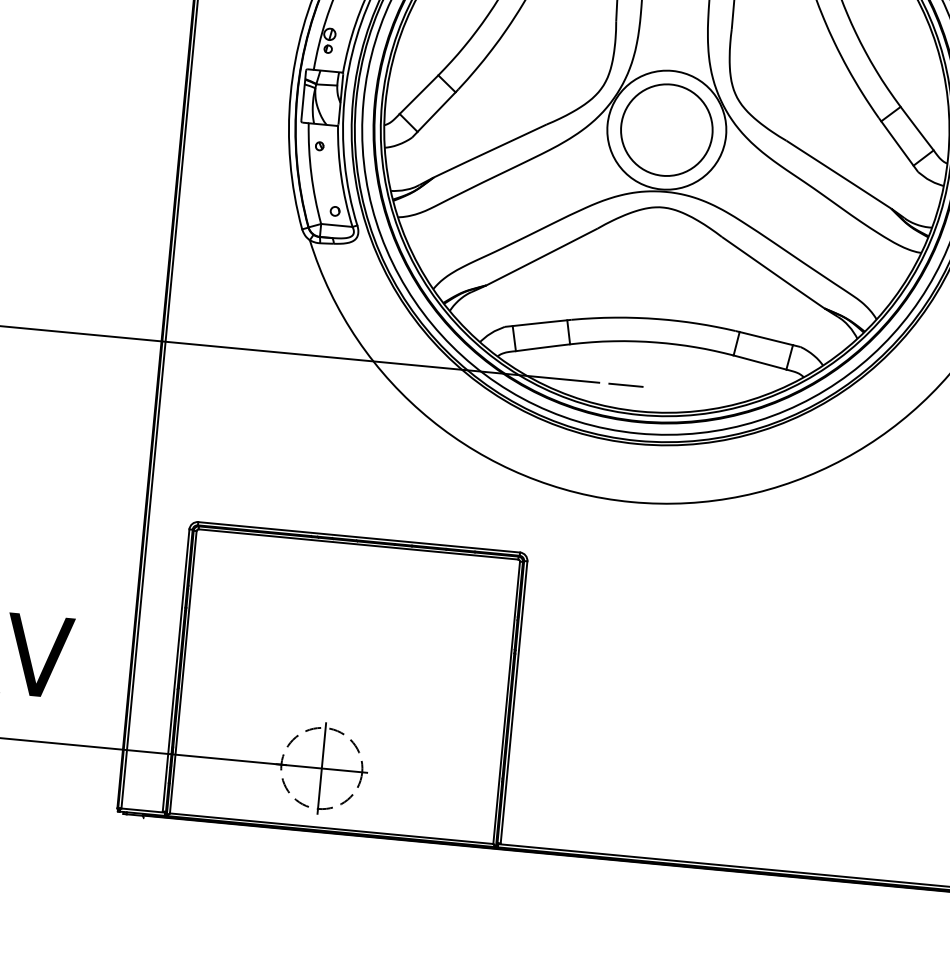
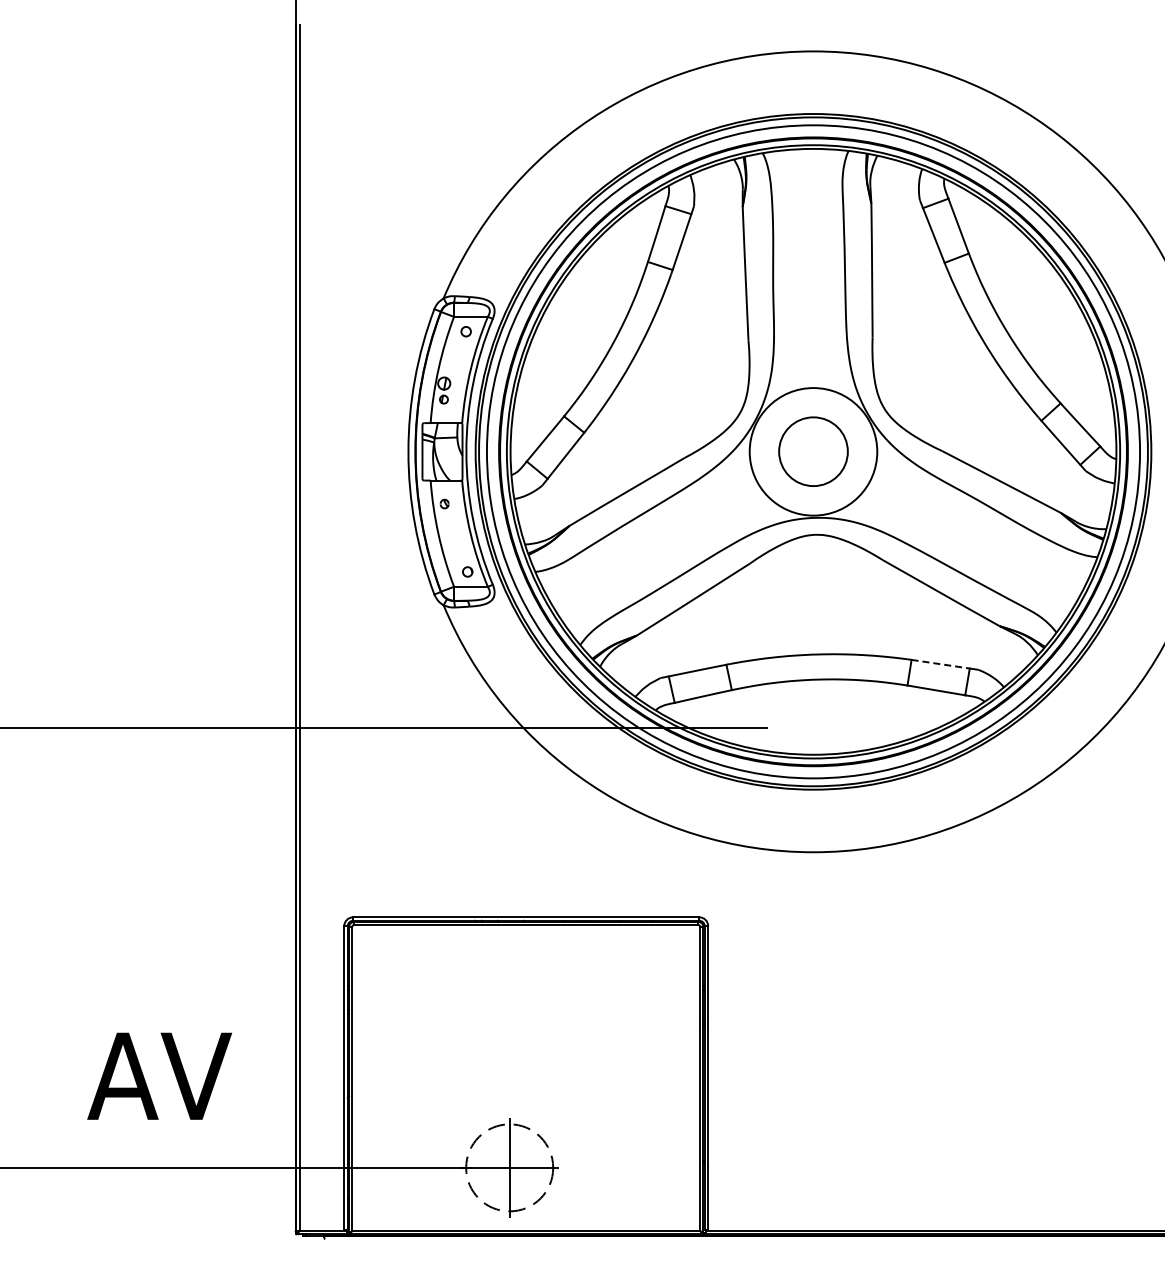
circle: (666, 129) -> (813, 451), size x0.7
line: (767, 338) -> (941, 664), solid -> dashed
line: (625, 385) -> (795, 728), removed

